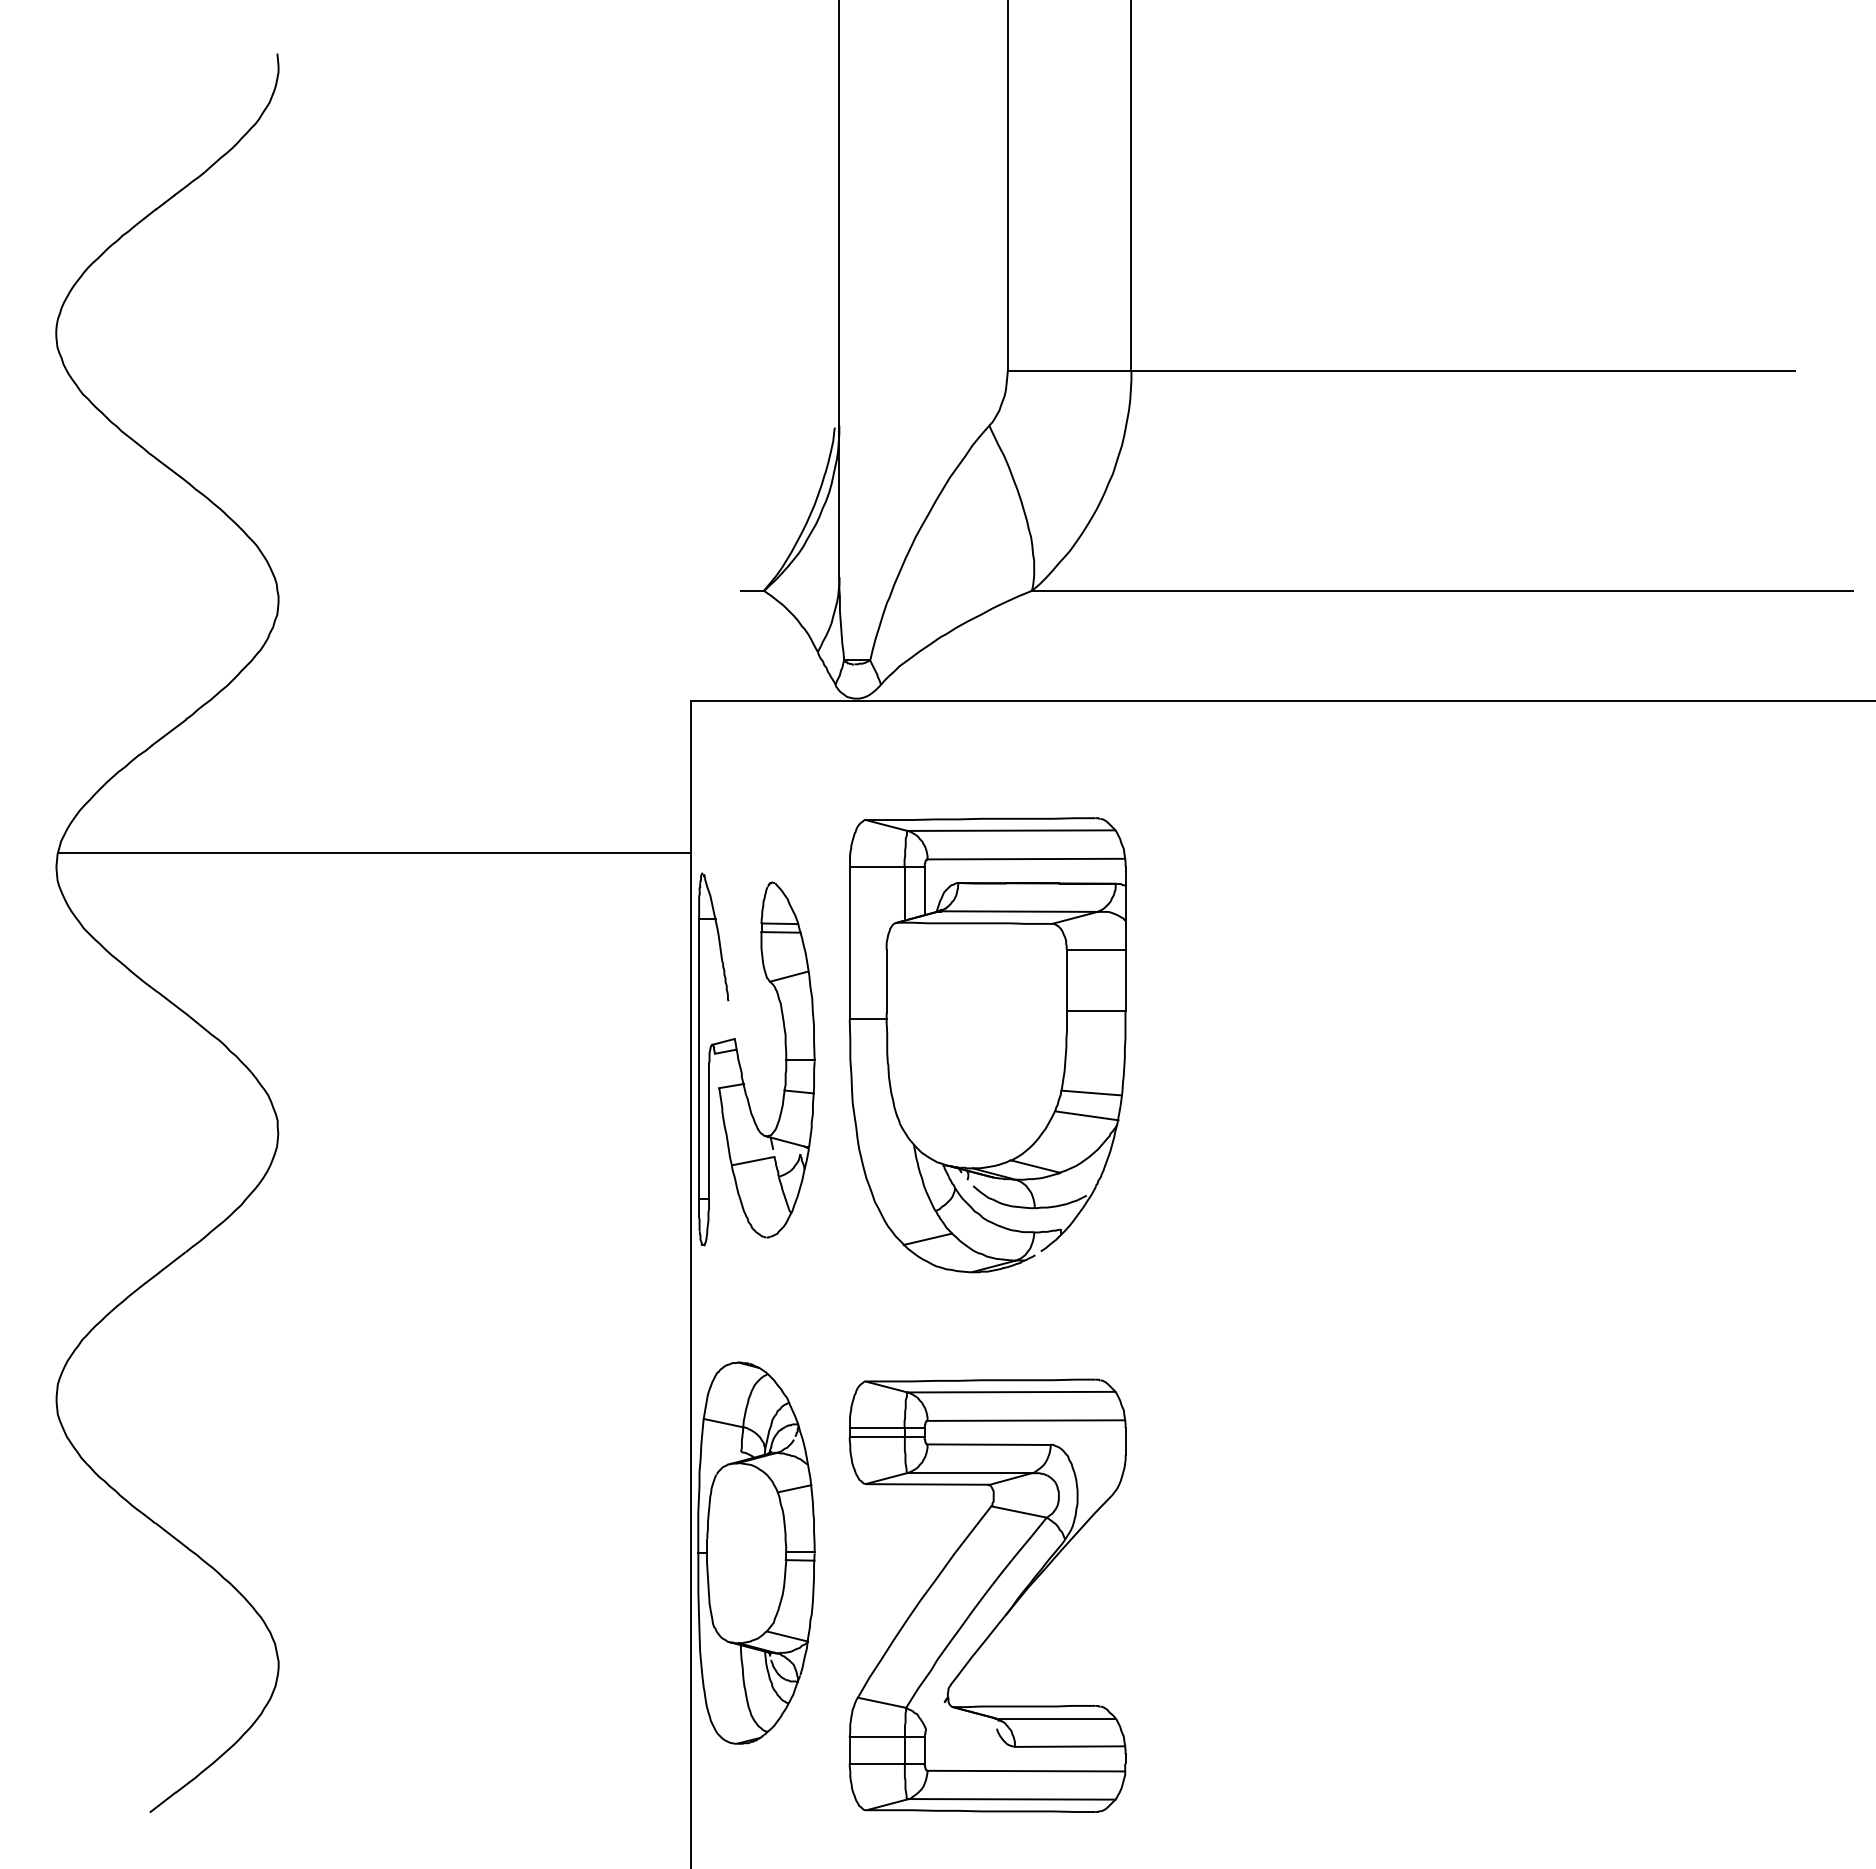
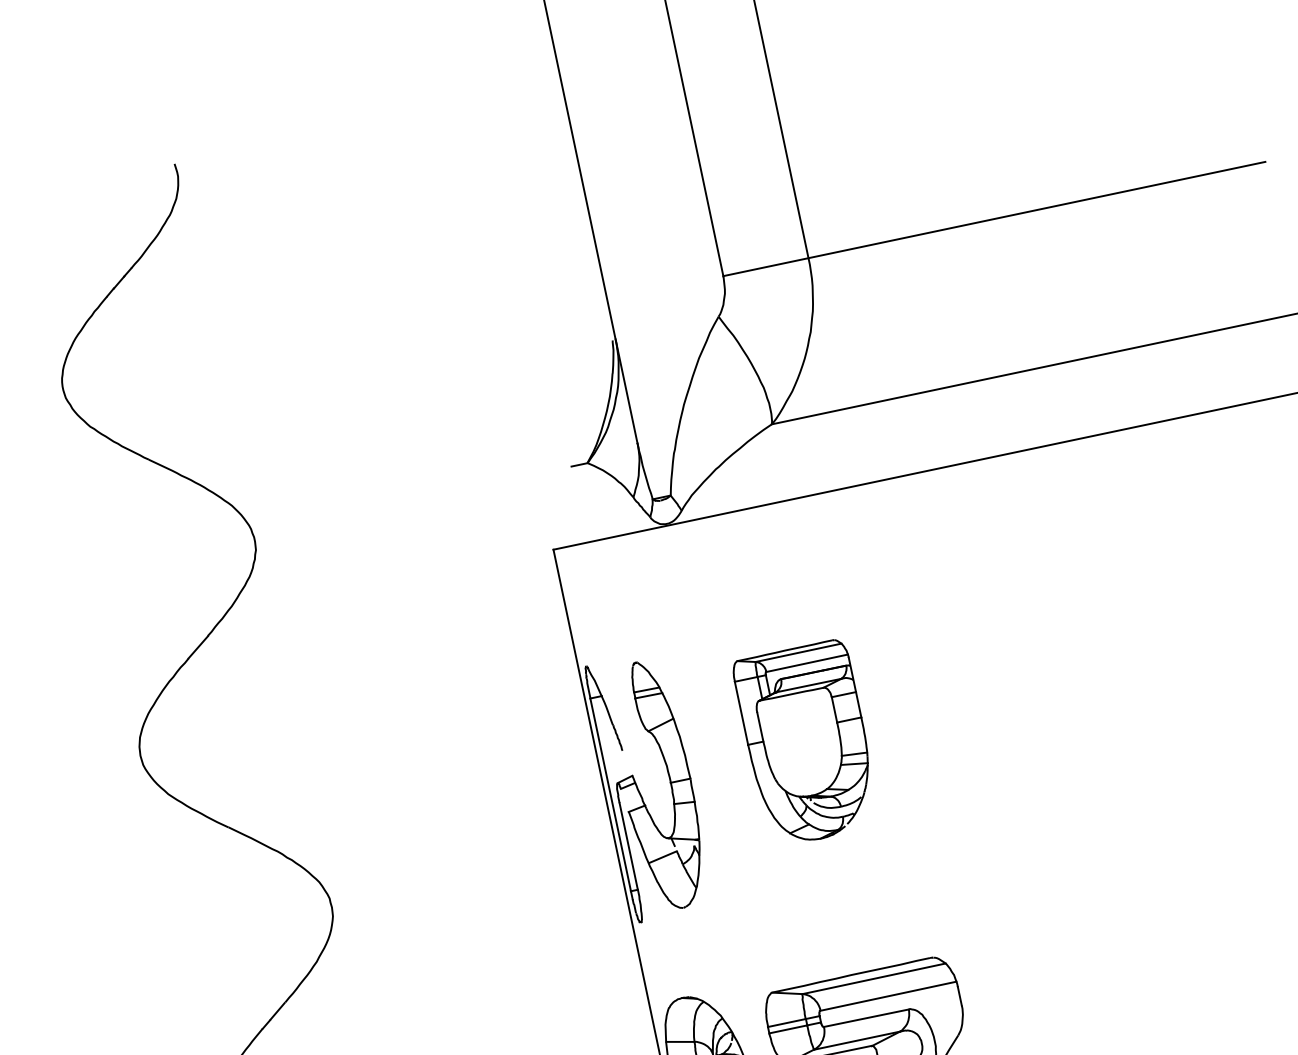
line: (374, 852) -> (357, 699), removed
part: (987, 1045) -> (807, 743), size x0.6

